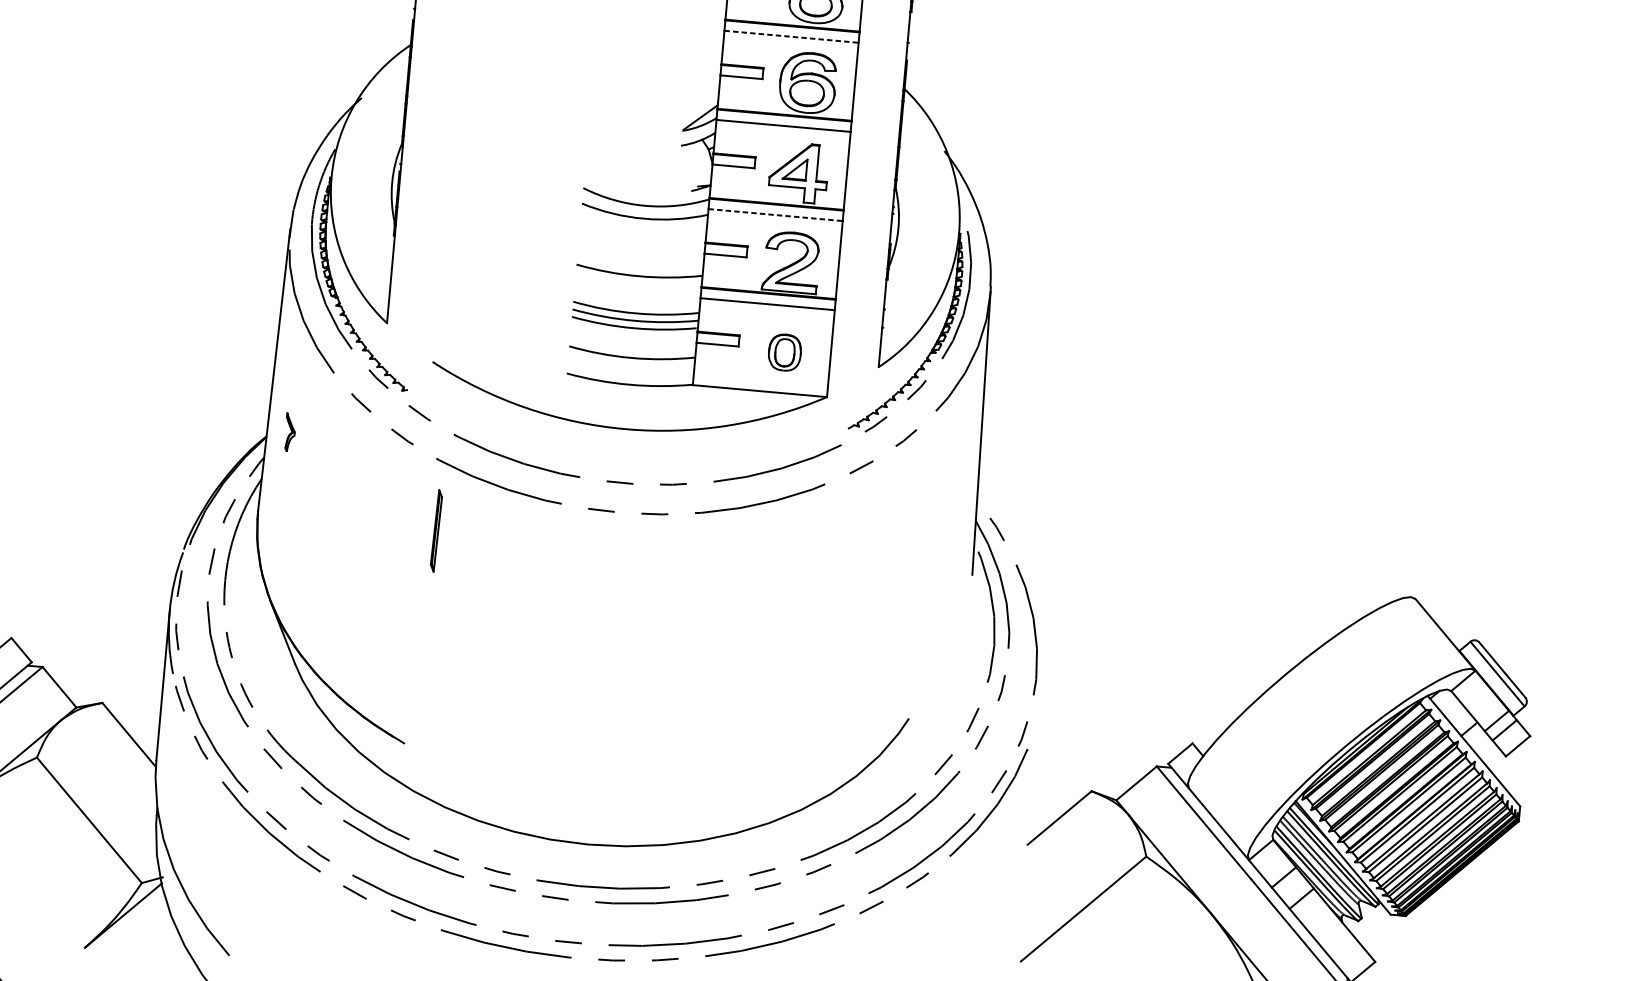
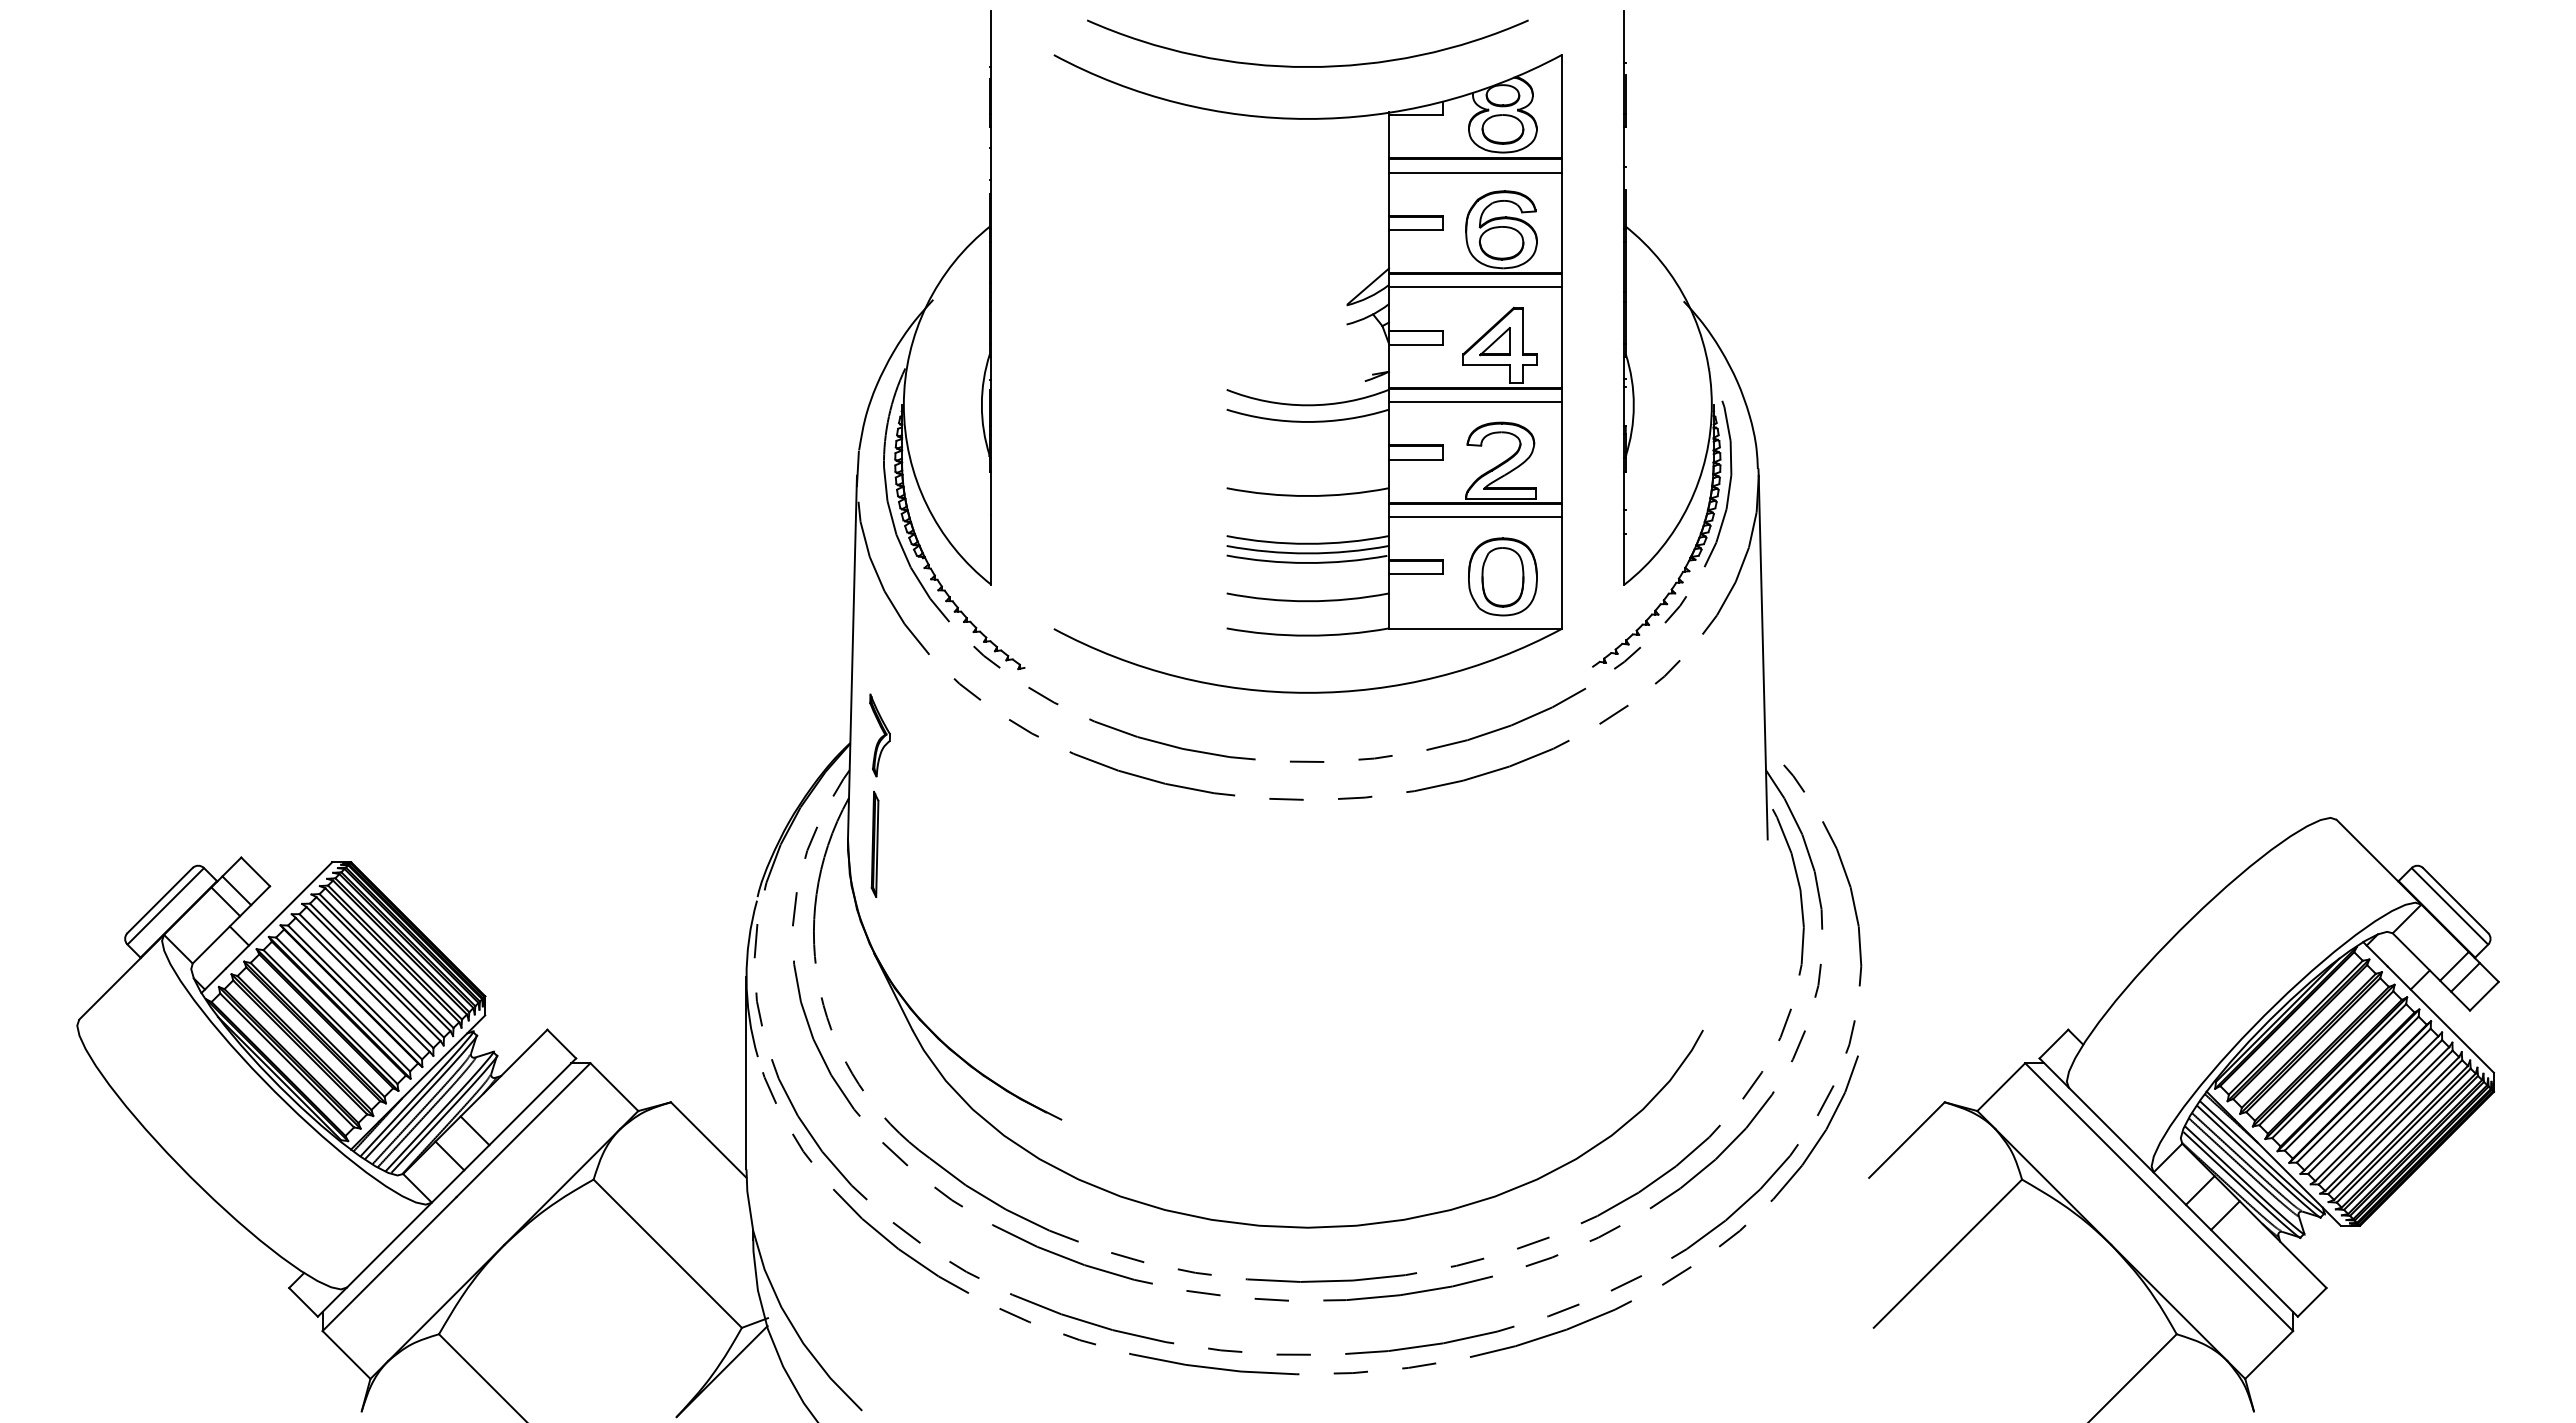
line: (791, 36) -> (1475, 172), dashed -> solid
line: (775, 215) -> (1475, 402), dashed -> solid
part: (784, 352) -> (1502, 576), size x1.67
part: (289, 432) -> (879, 735), size x1.67
part: (436, 530) -> (874, 843), moved

